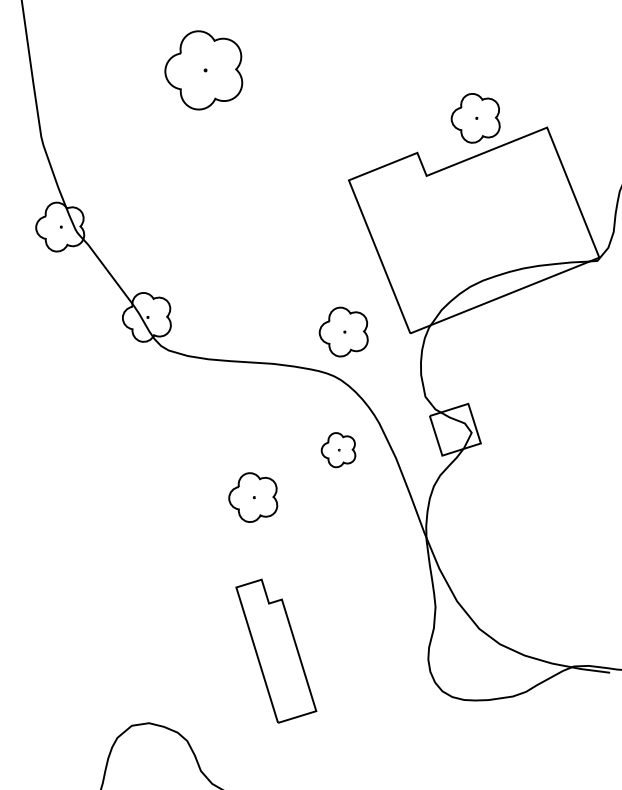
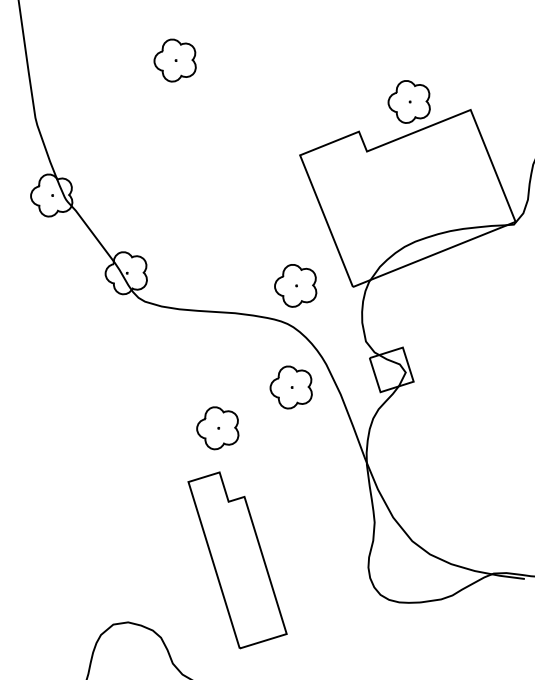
part: (203, 69) -> (175, 59), size x0.62
part: (338, 449) -> (291, 386), size x1.43
part: (276, 651) -> (237, 560), size x1.43

